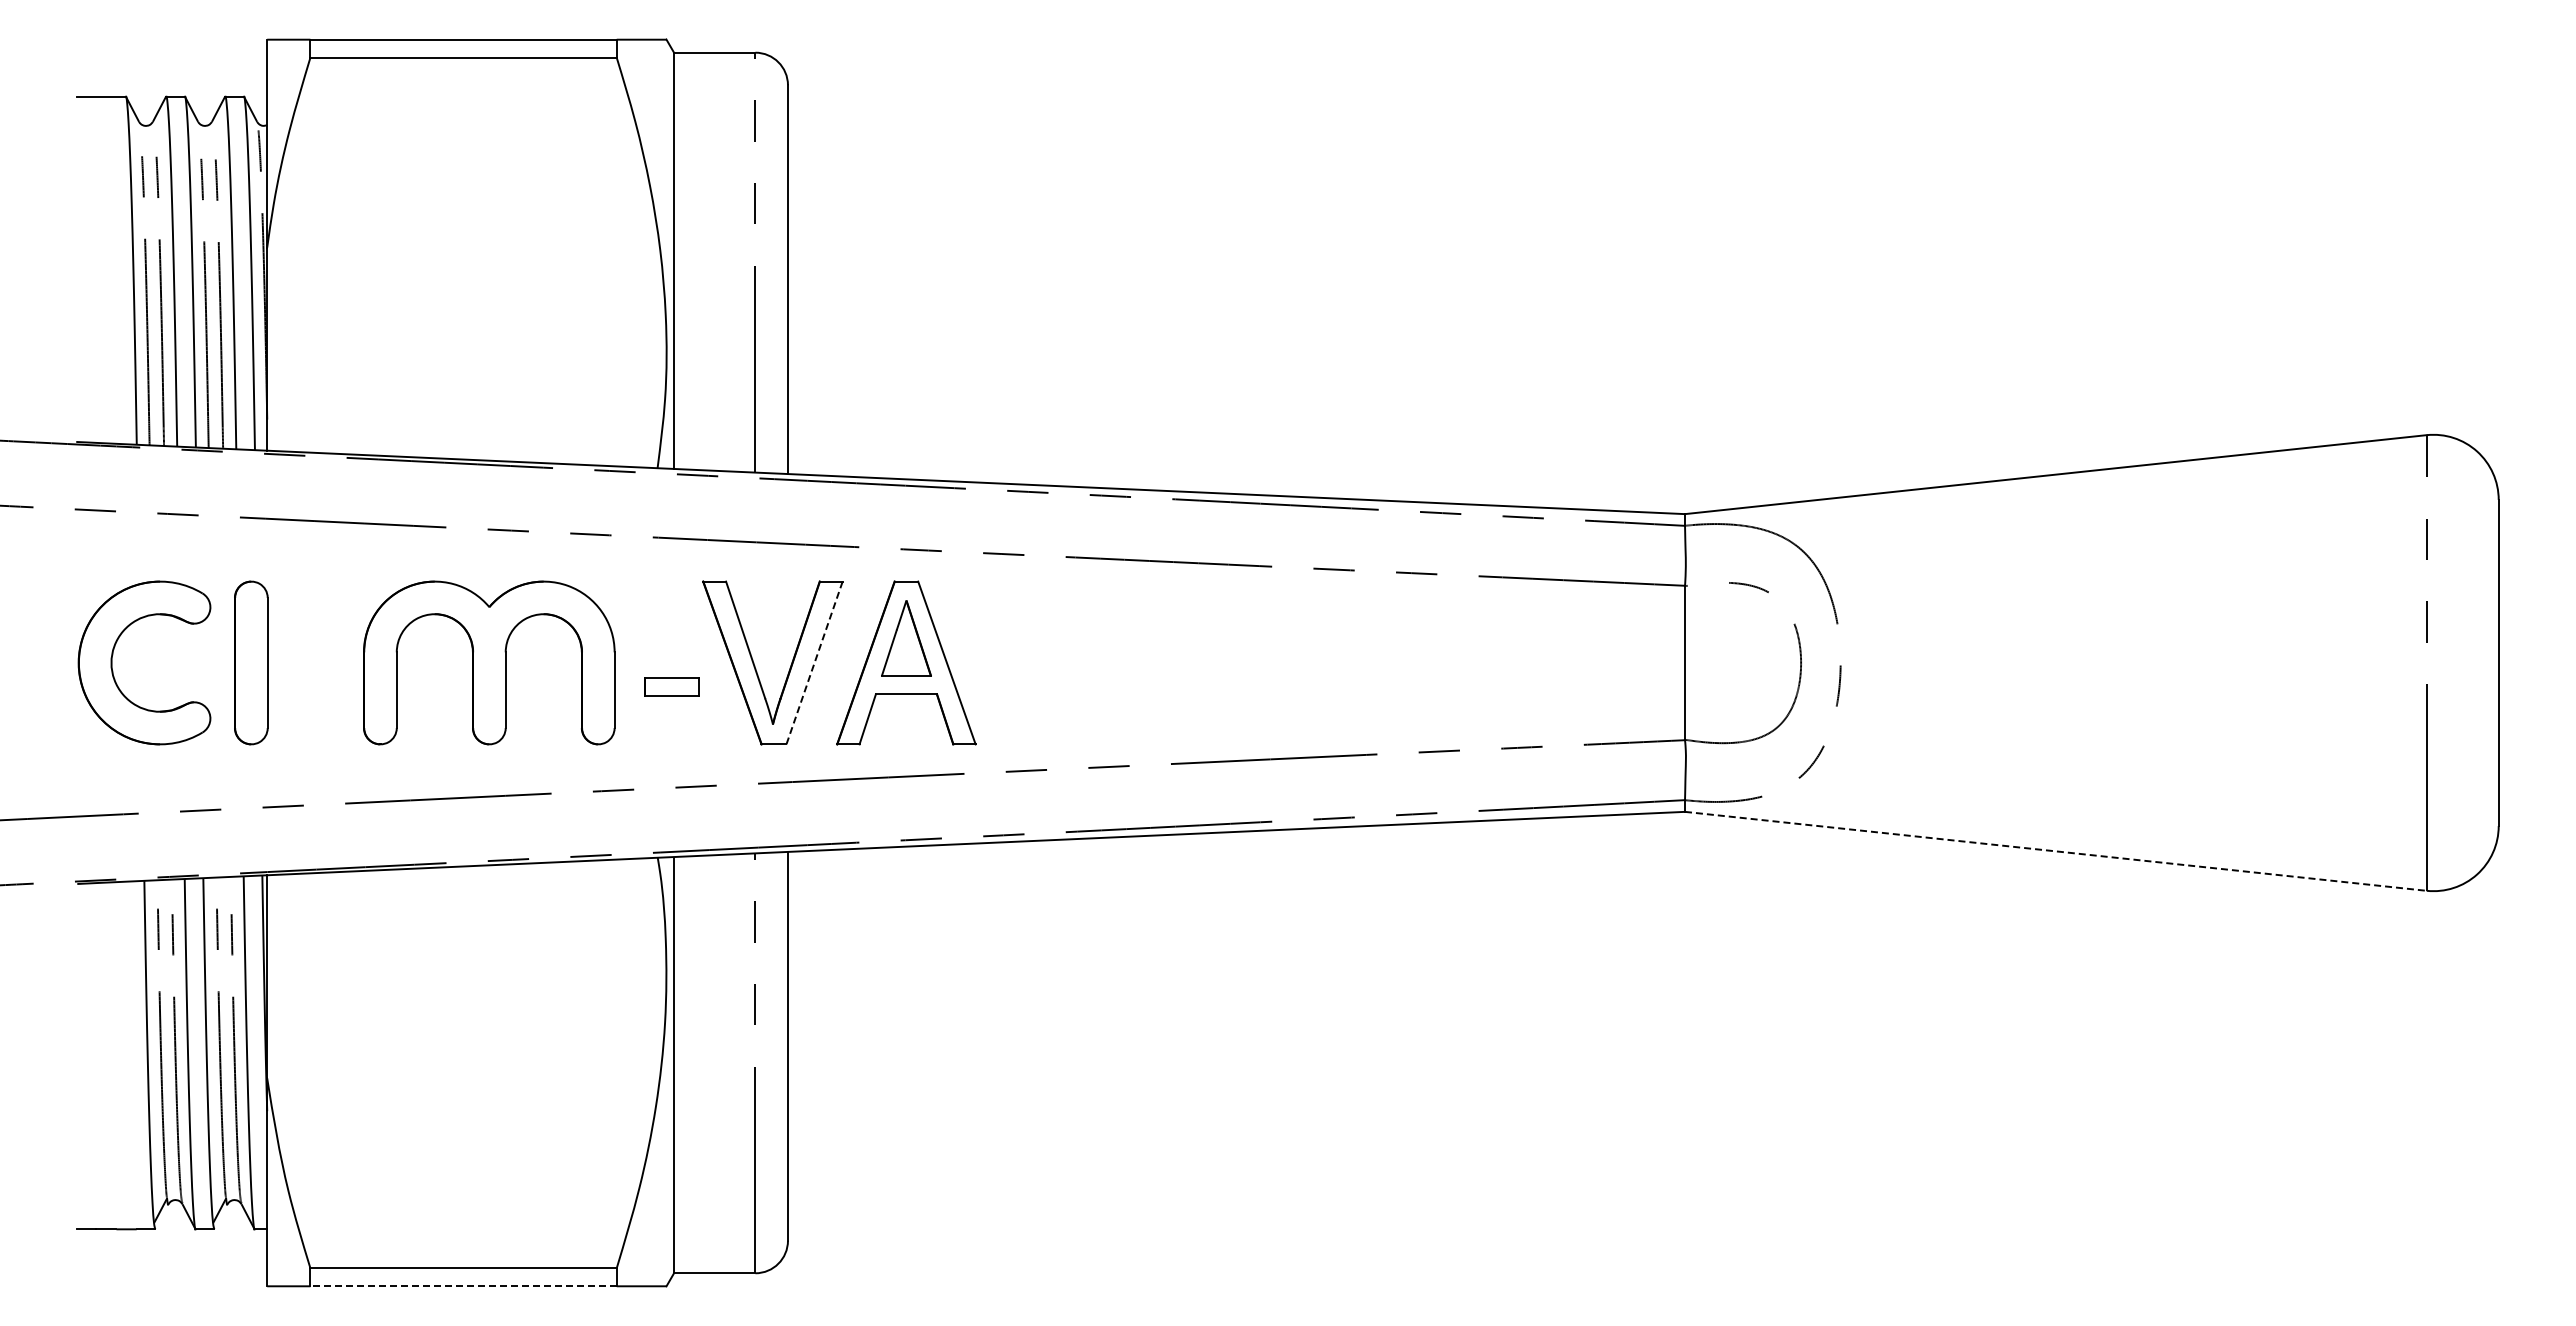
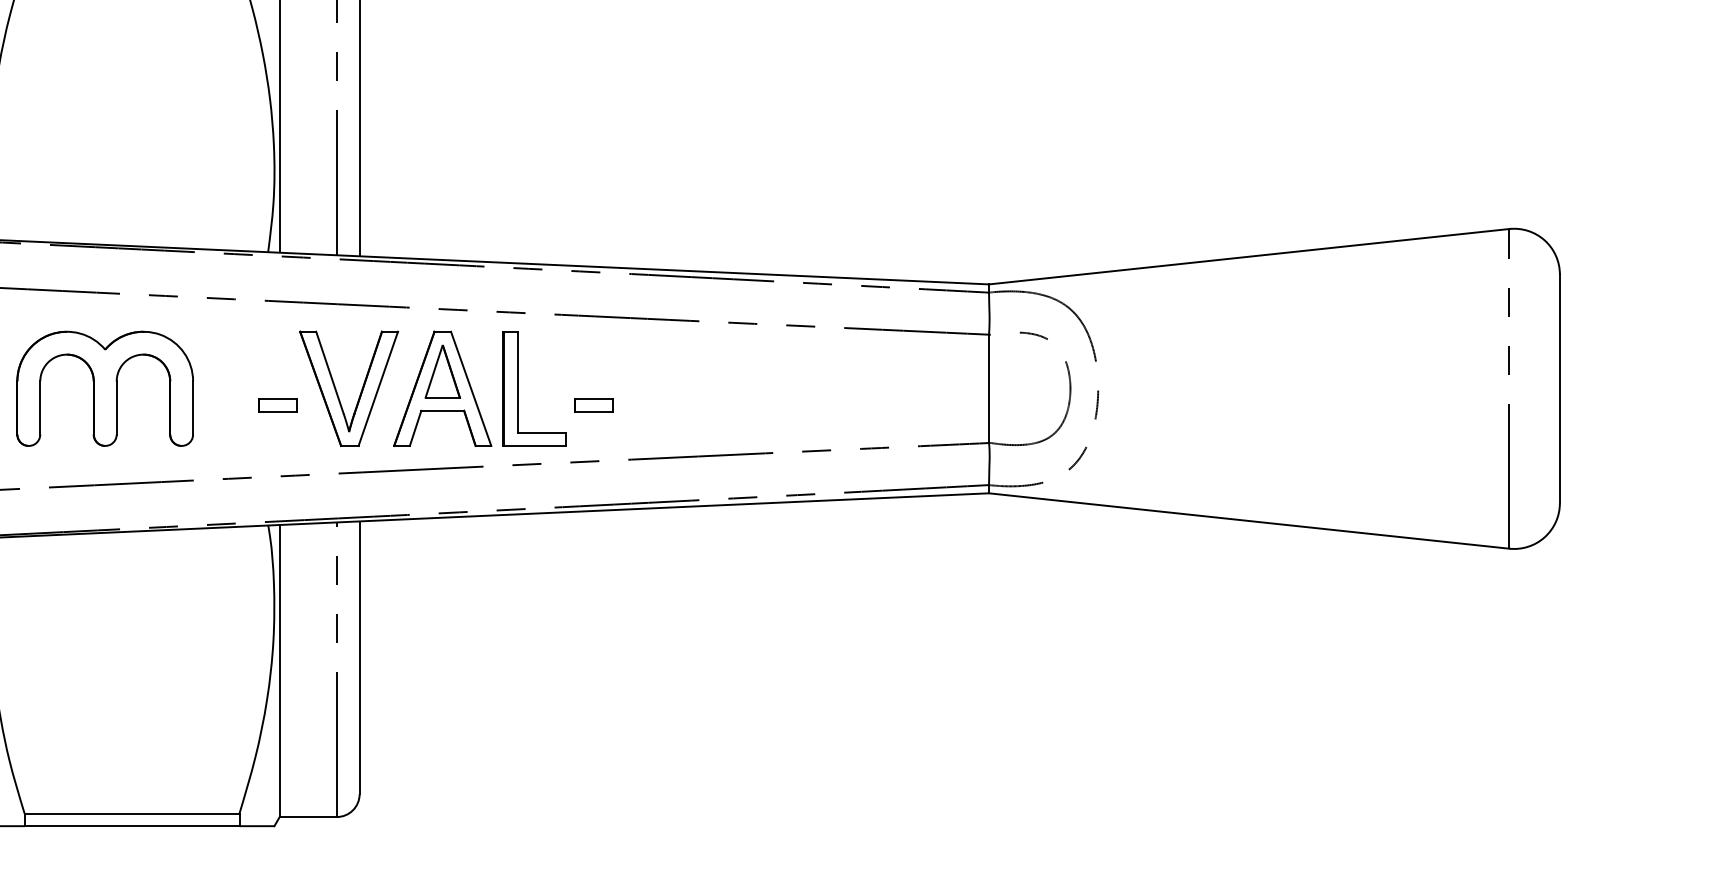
part: (489, 662) -> (105, 388), moved
part: (1014, 662) -> (518, 388), added
line: (814, 663) -> (378, 389), dashed -> solid
part: (1121, 686) -> (593, 405), added
line: (2055, 851) -> (1248, 521), dashed -> solid
line: (463, 1286) -> (131, 826), dashed -> solid

